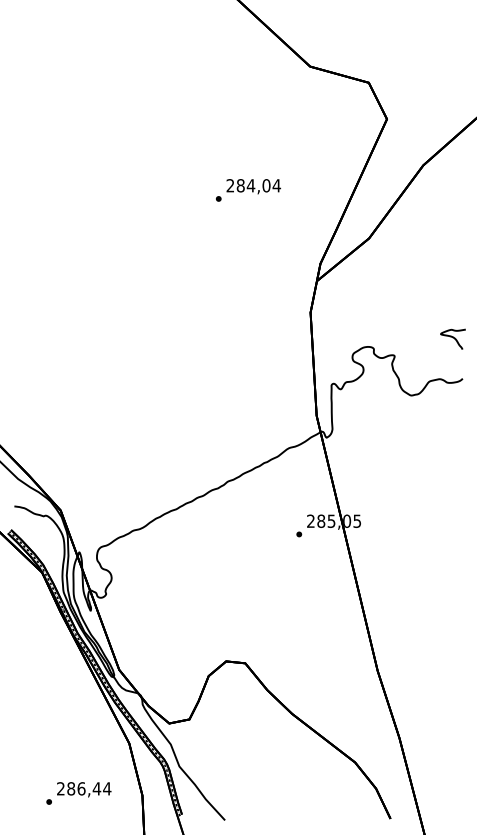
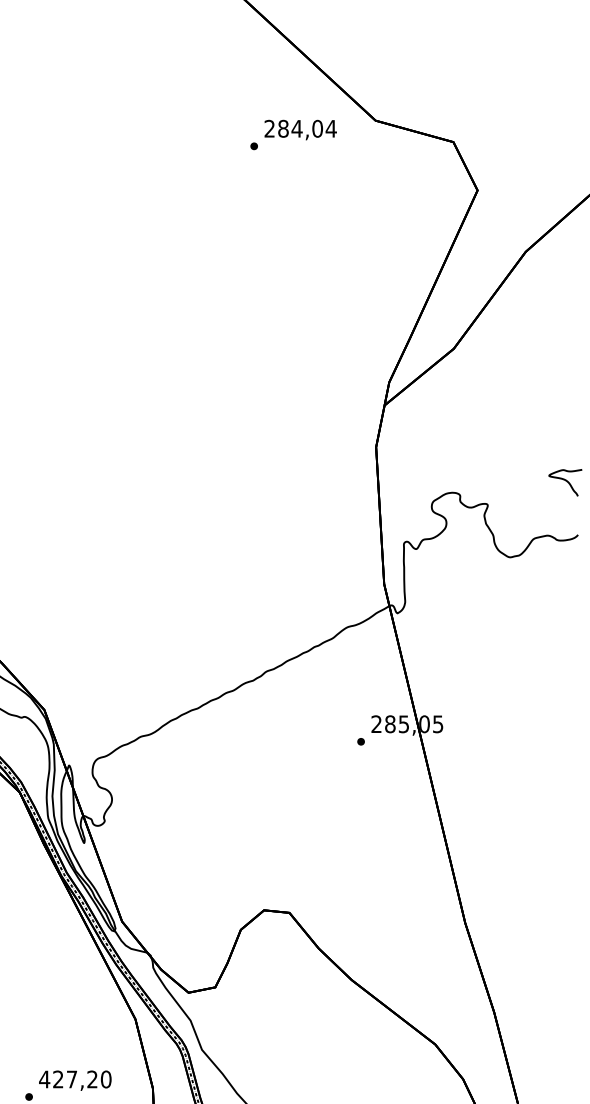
text: (248, 190) -> (293, 135), moved
text: (83, 788) -> (74, 1079), 286,44 -> 427,20

